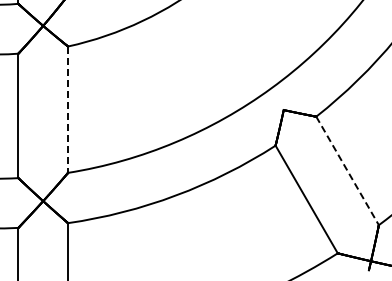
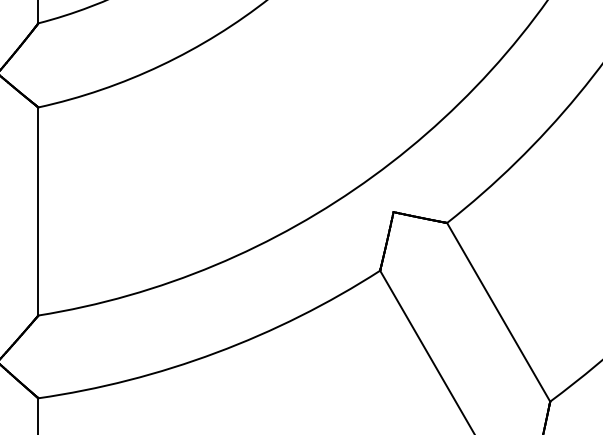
line: (68, 110) -> (39, 212), dashed -> solid
line: (347, 170) -> (498, 311), dashed -> solid

